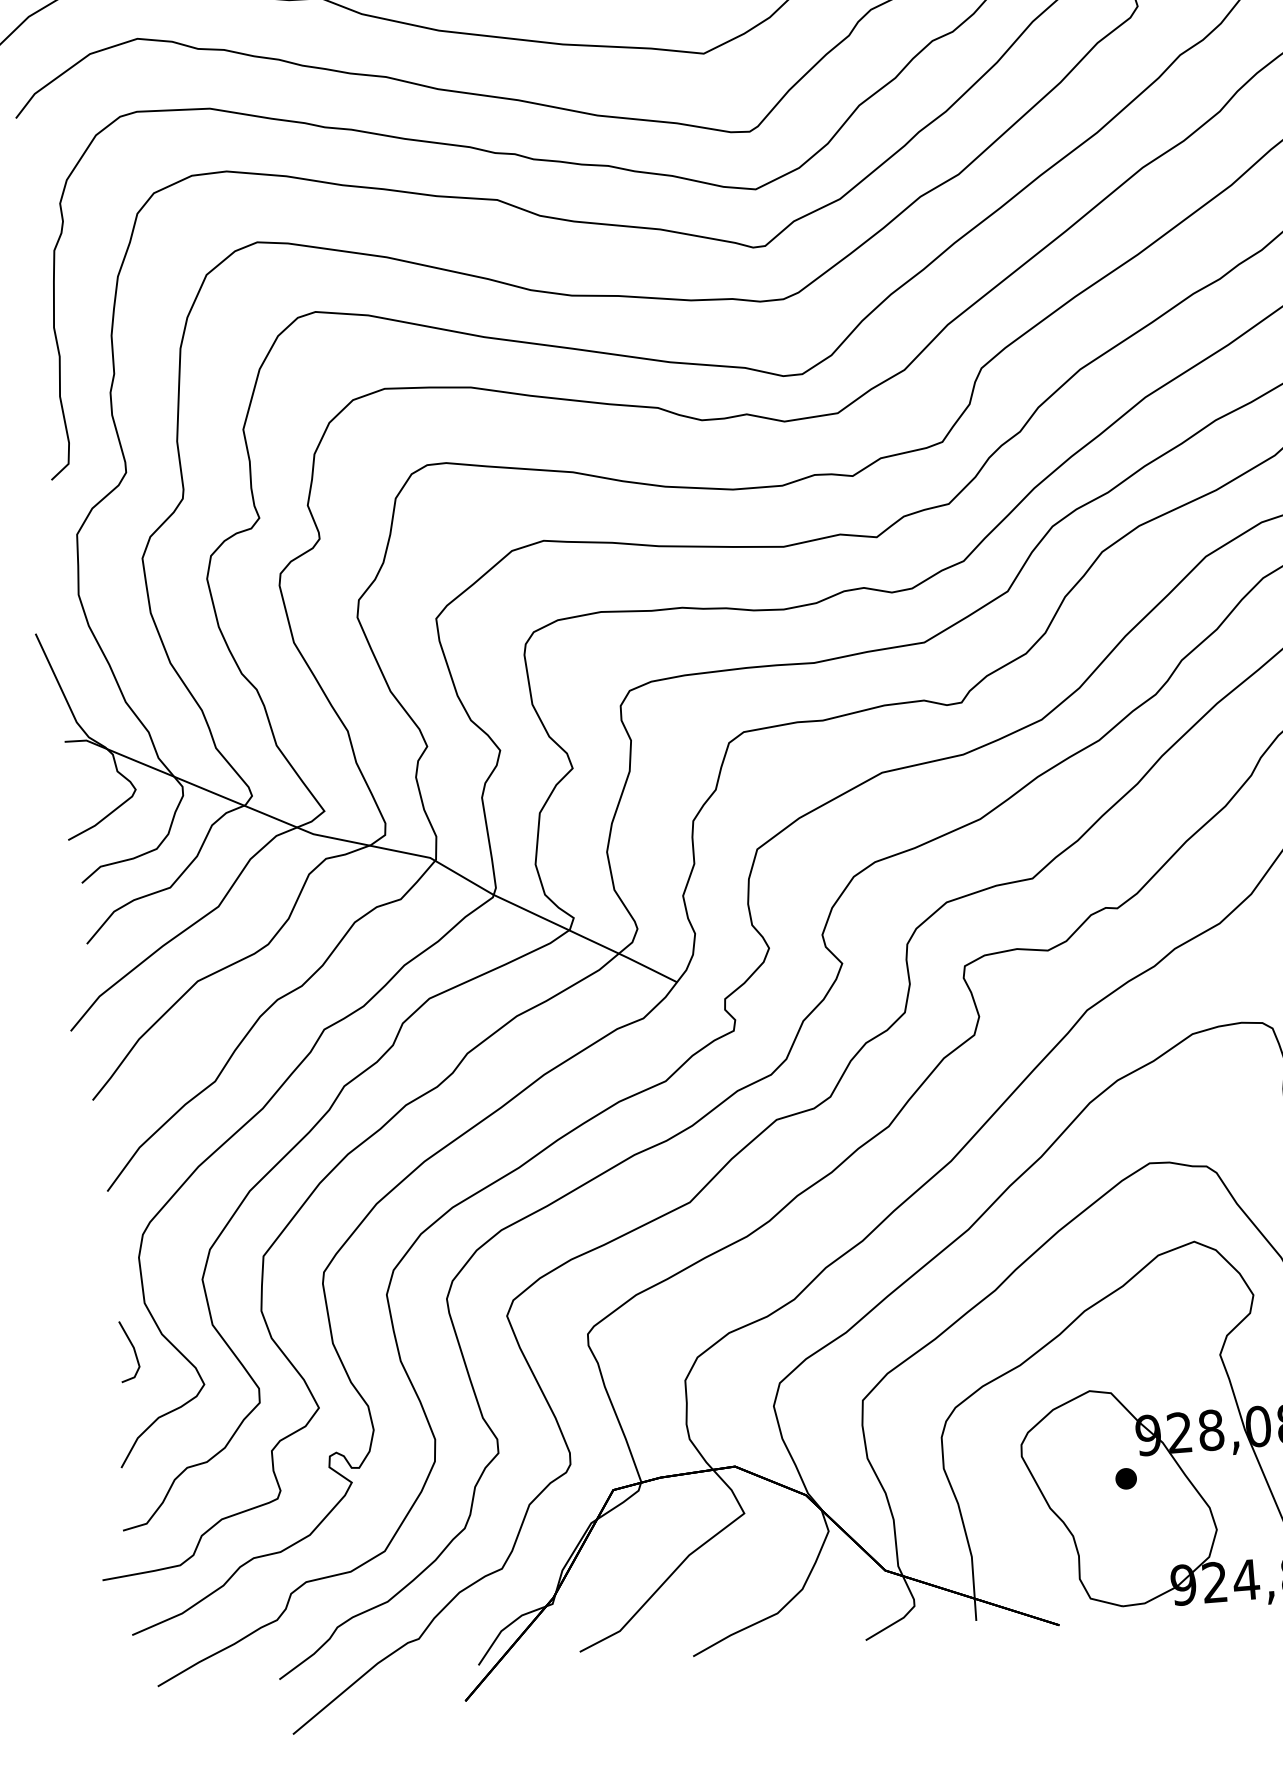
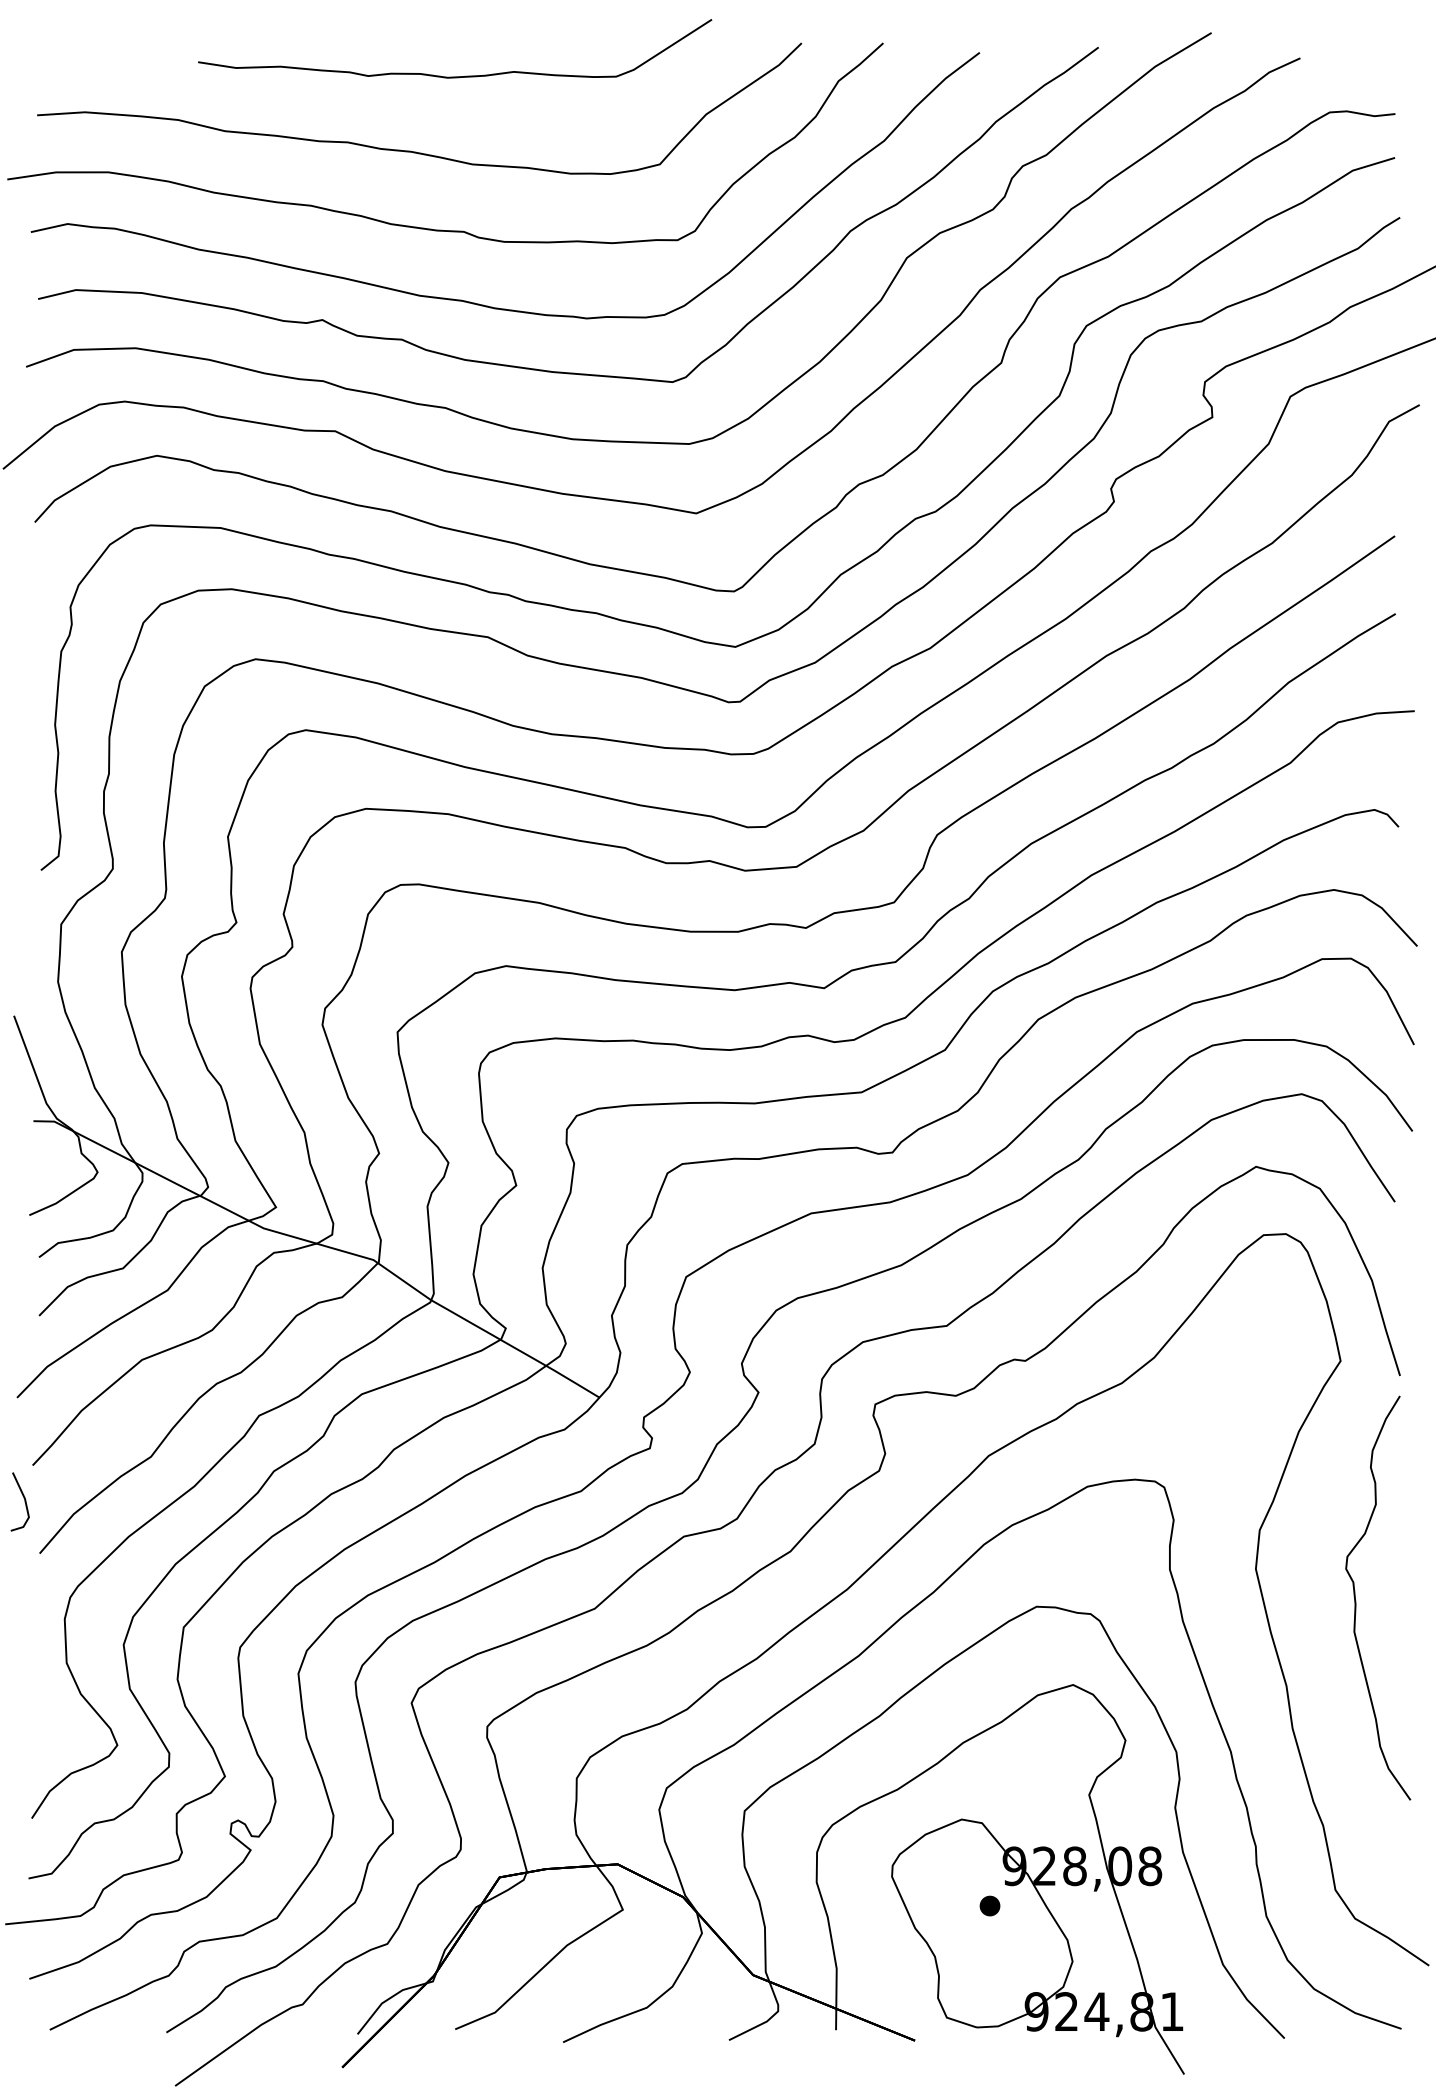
line: (132, 1347) -> (23, 1498), moved

